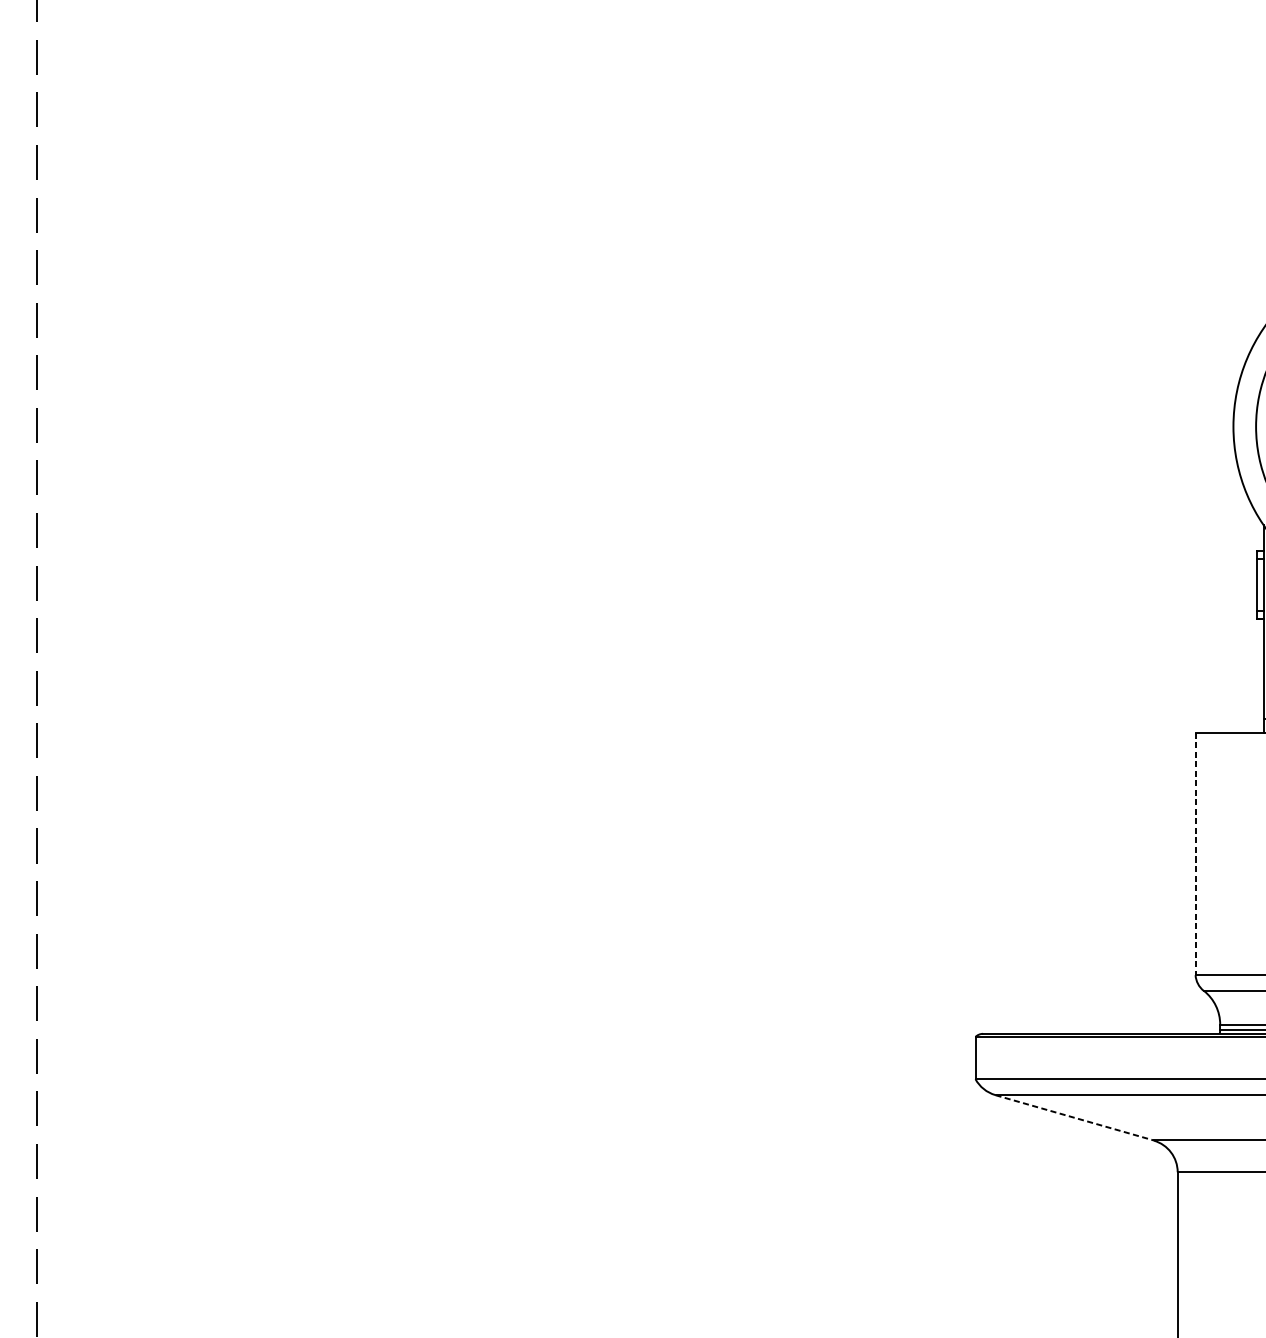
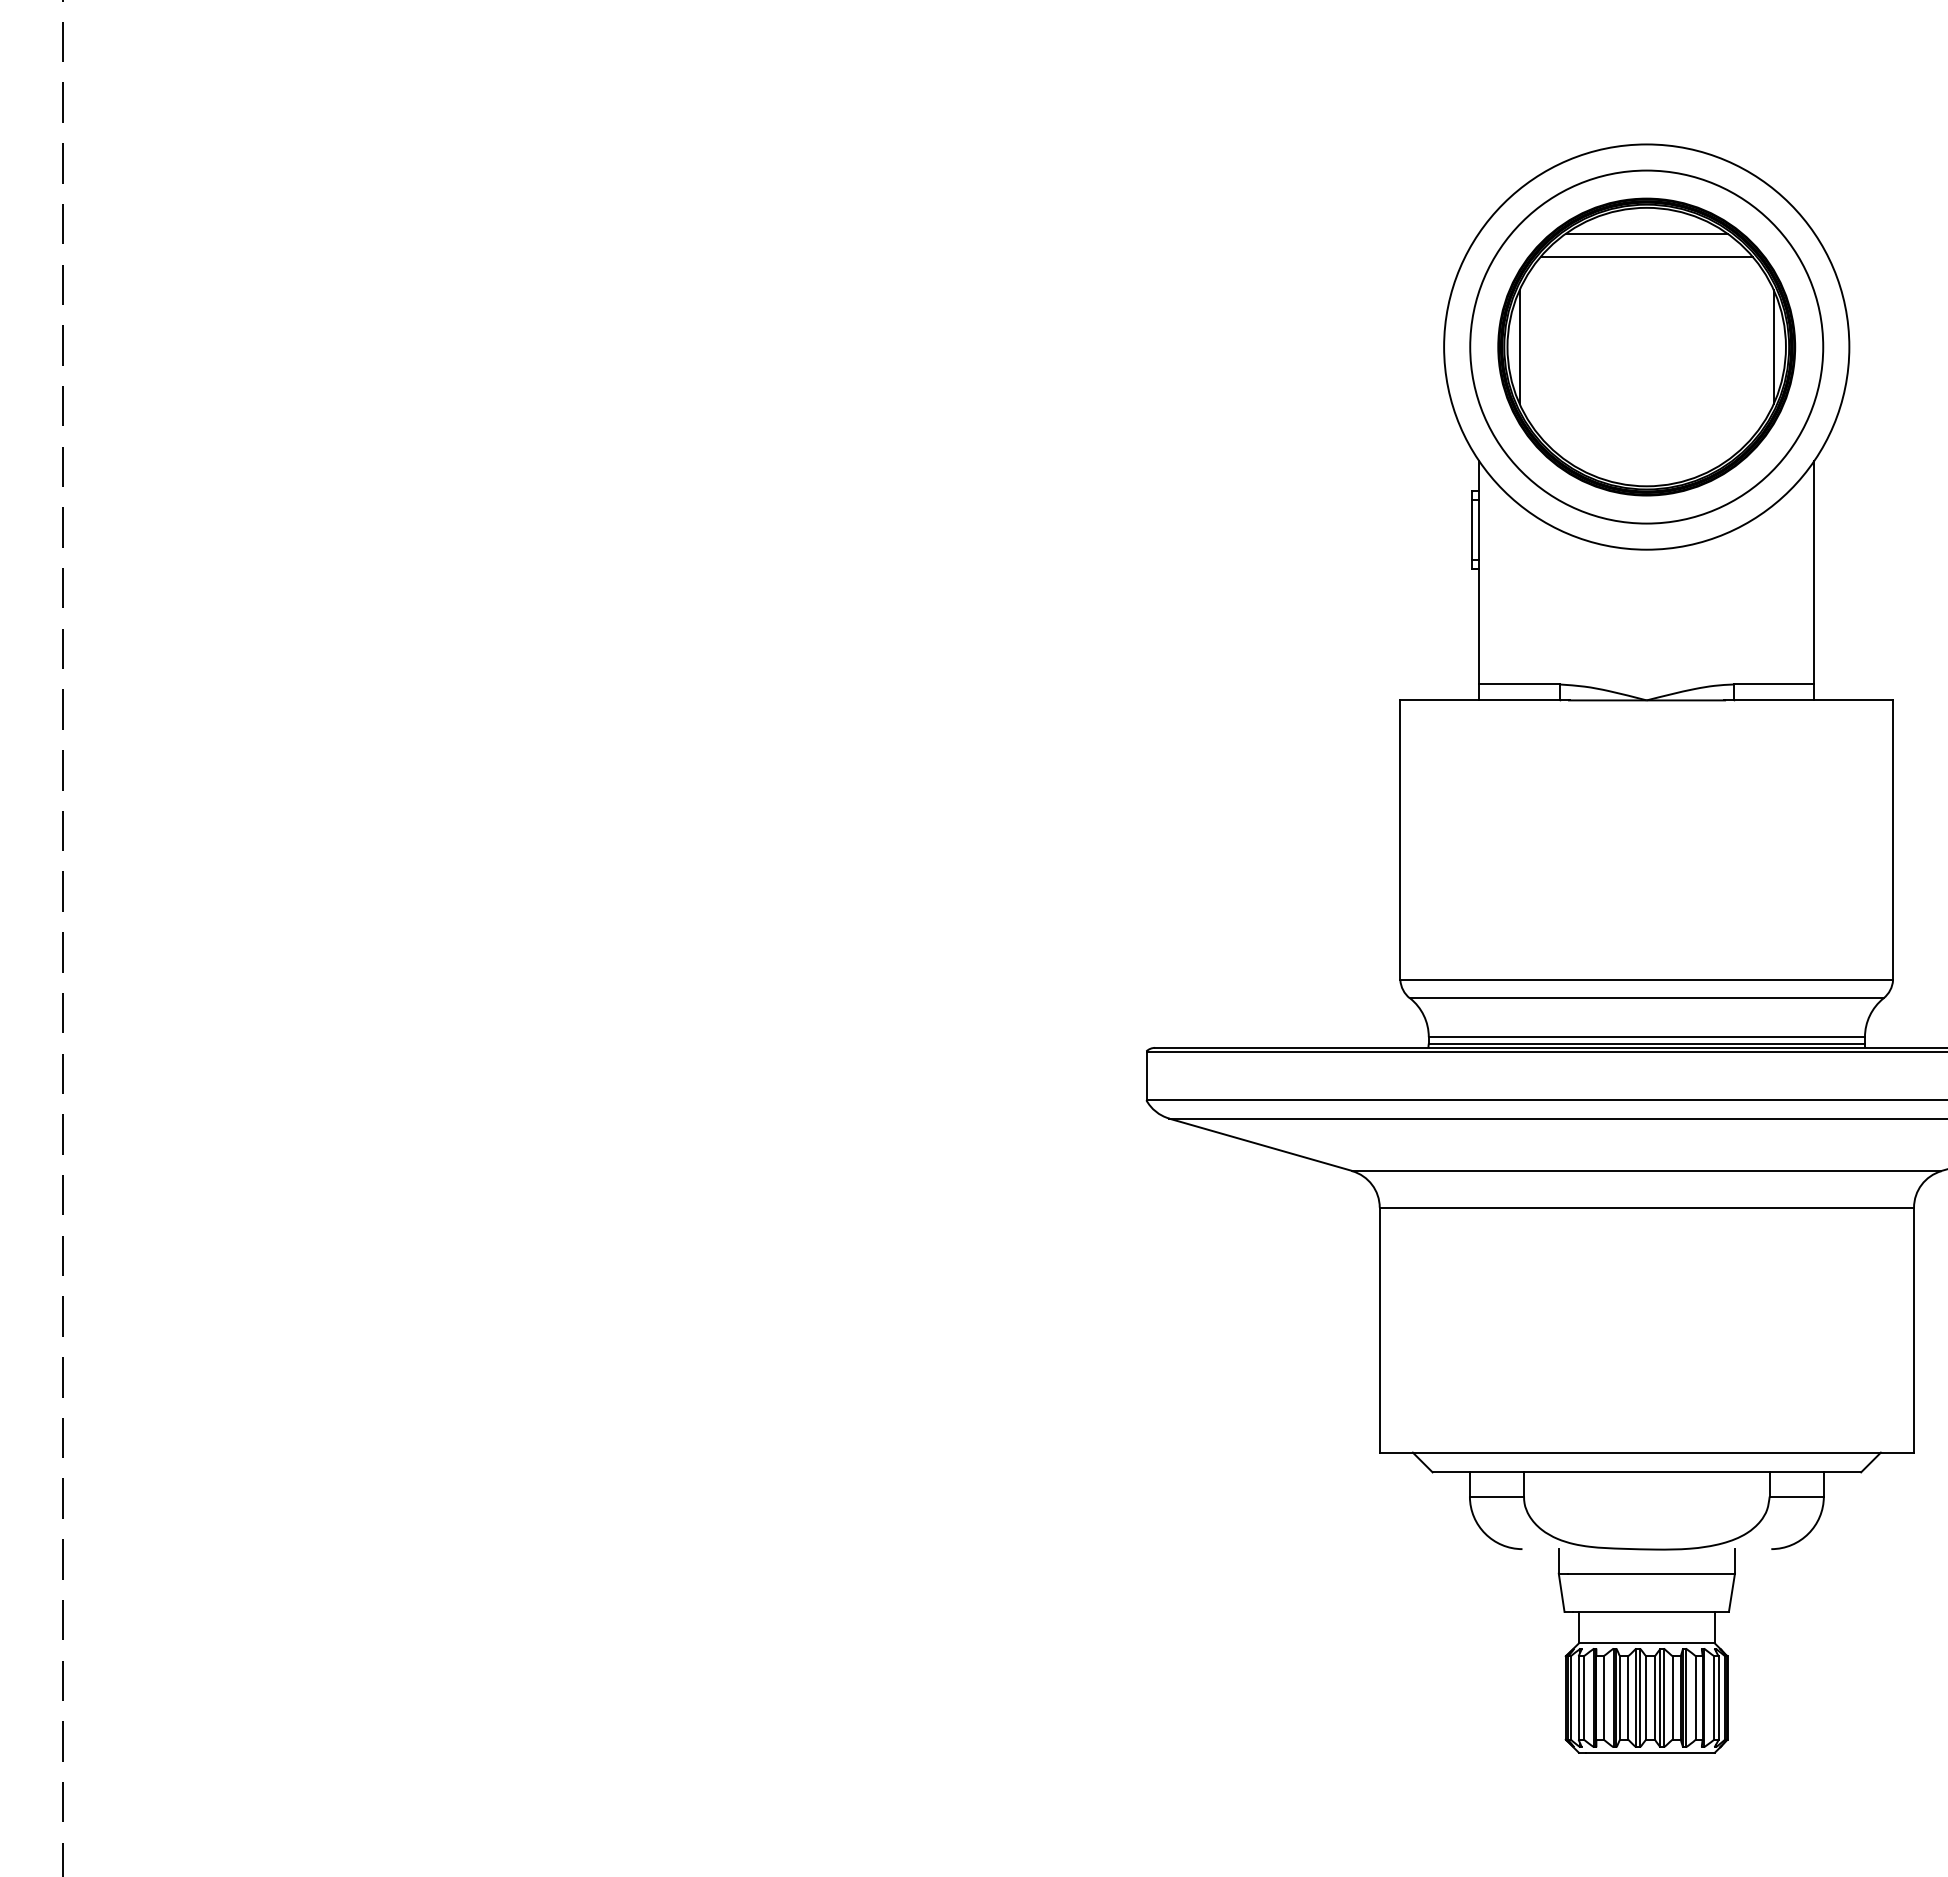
line: (1195, 854) -> (1400, 840), dashed -> solid
line: (1075, 1117) -> (1261, 1144), dashed -> solid

